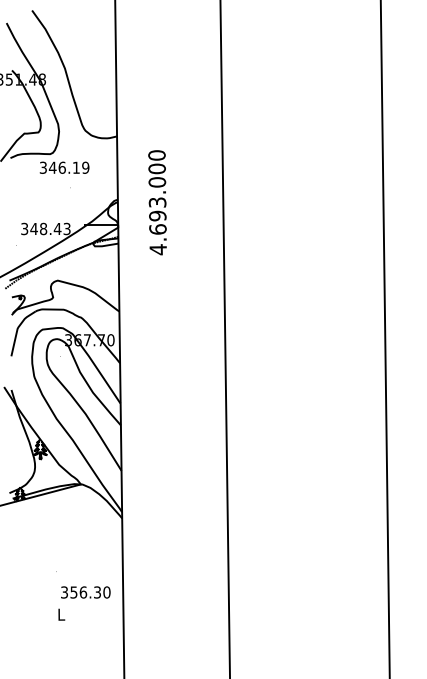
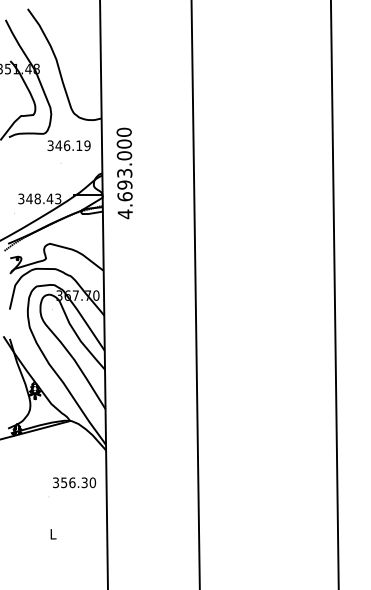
text: (64, 167) -> (69, 145), moved
text: (157, 202) -> (124, 173), moved
text: (85, 592) -> (74, 482), moved

